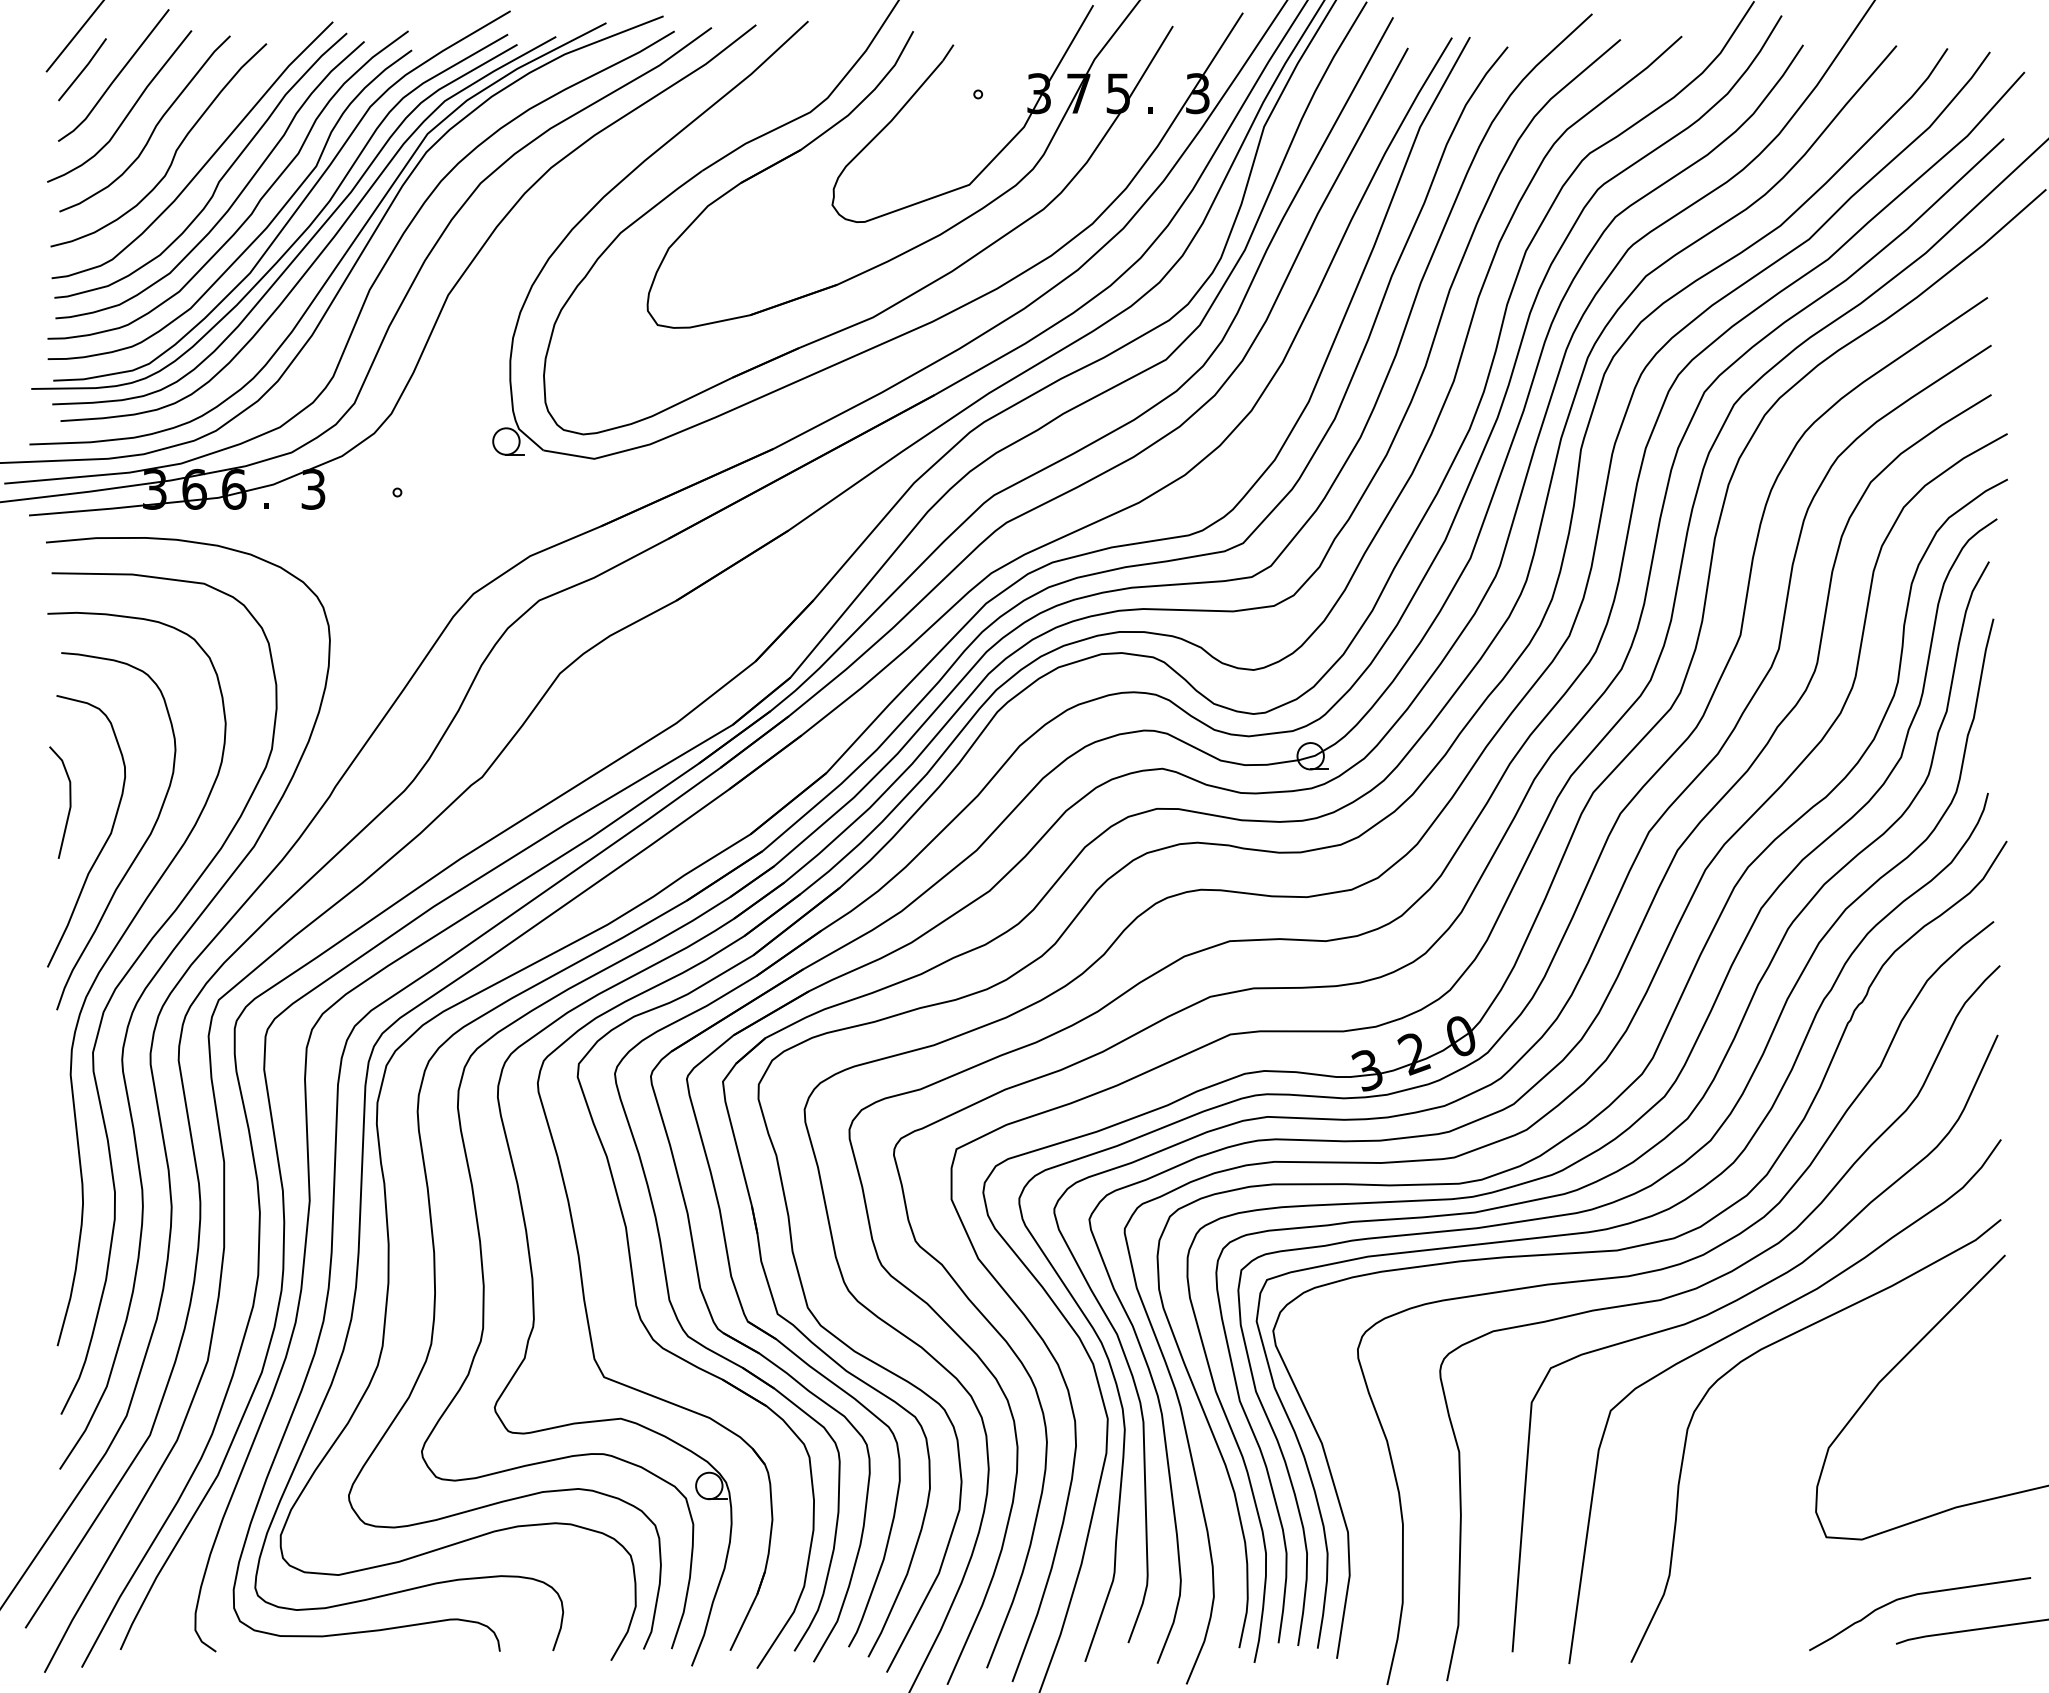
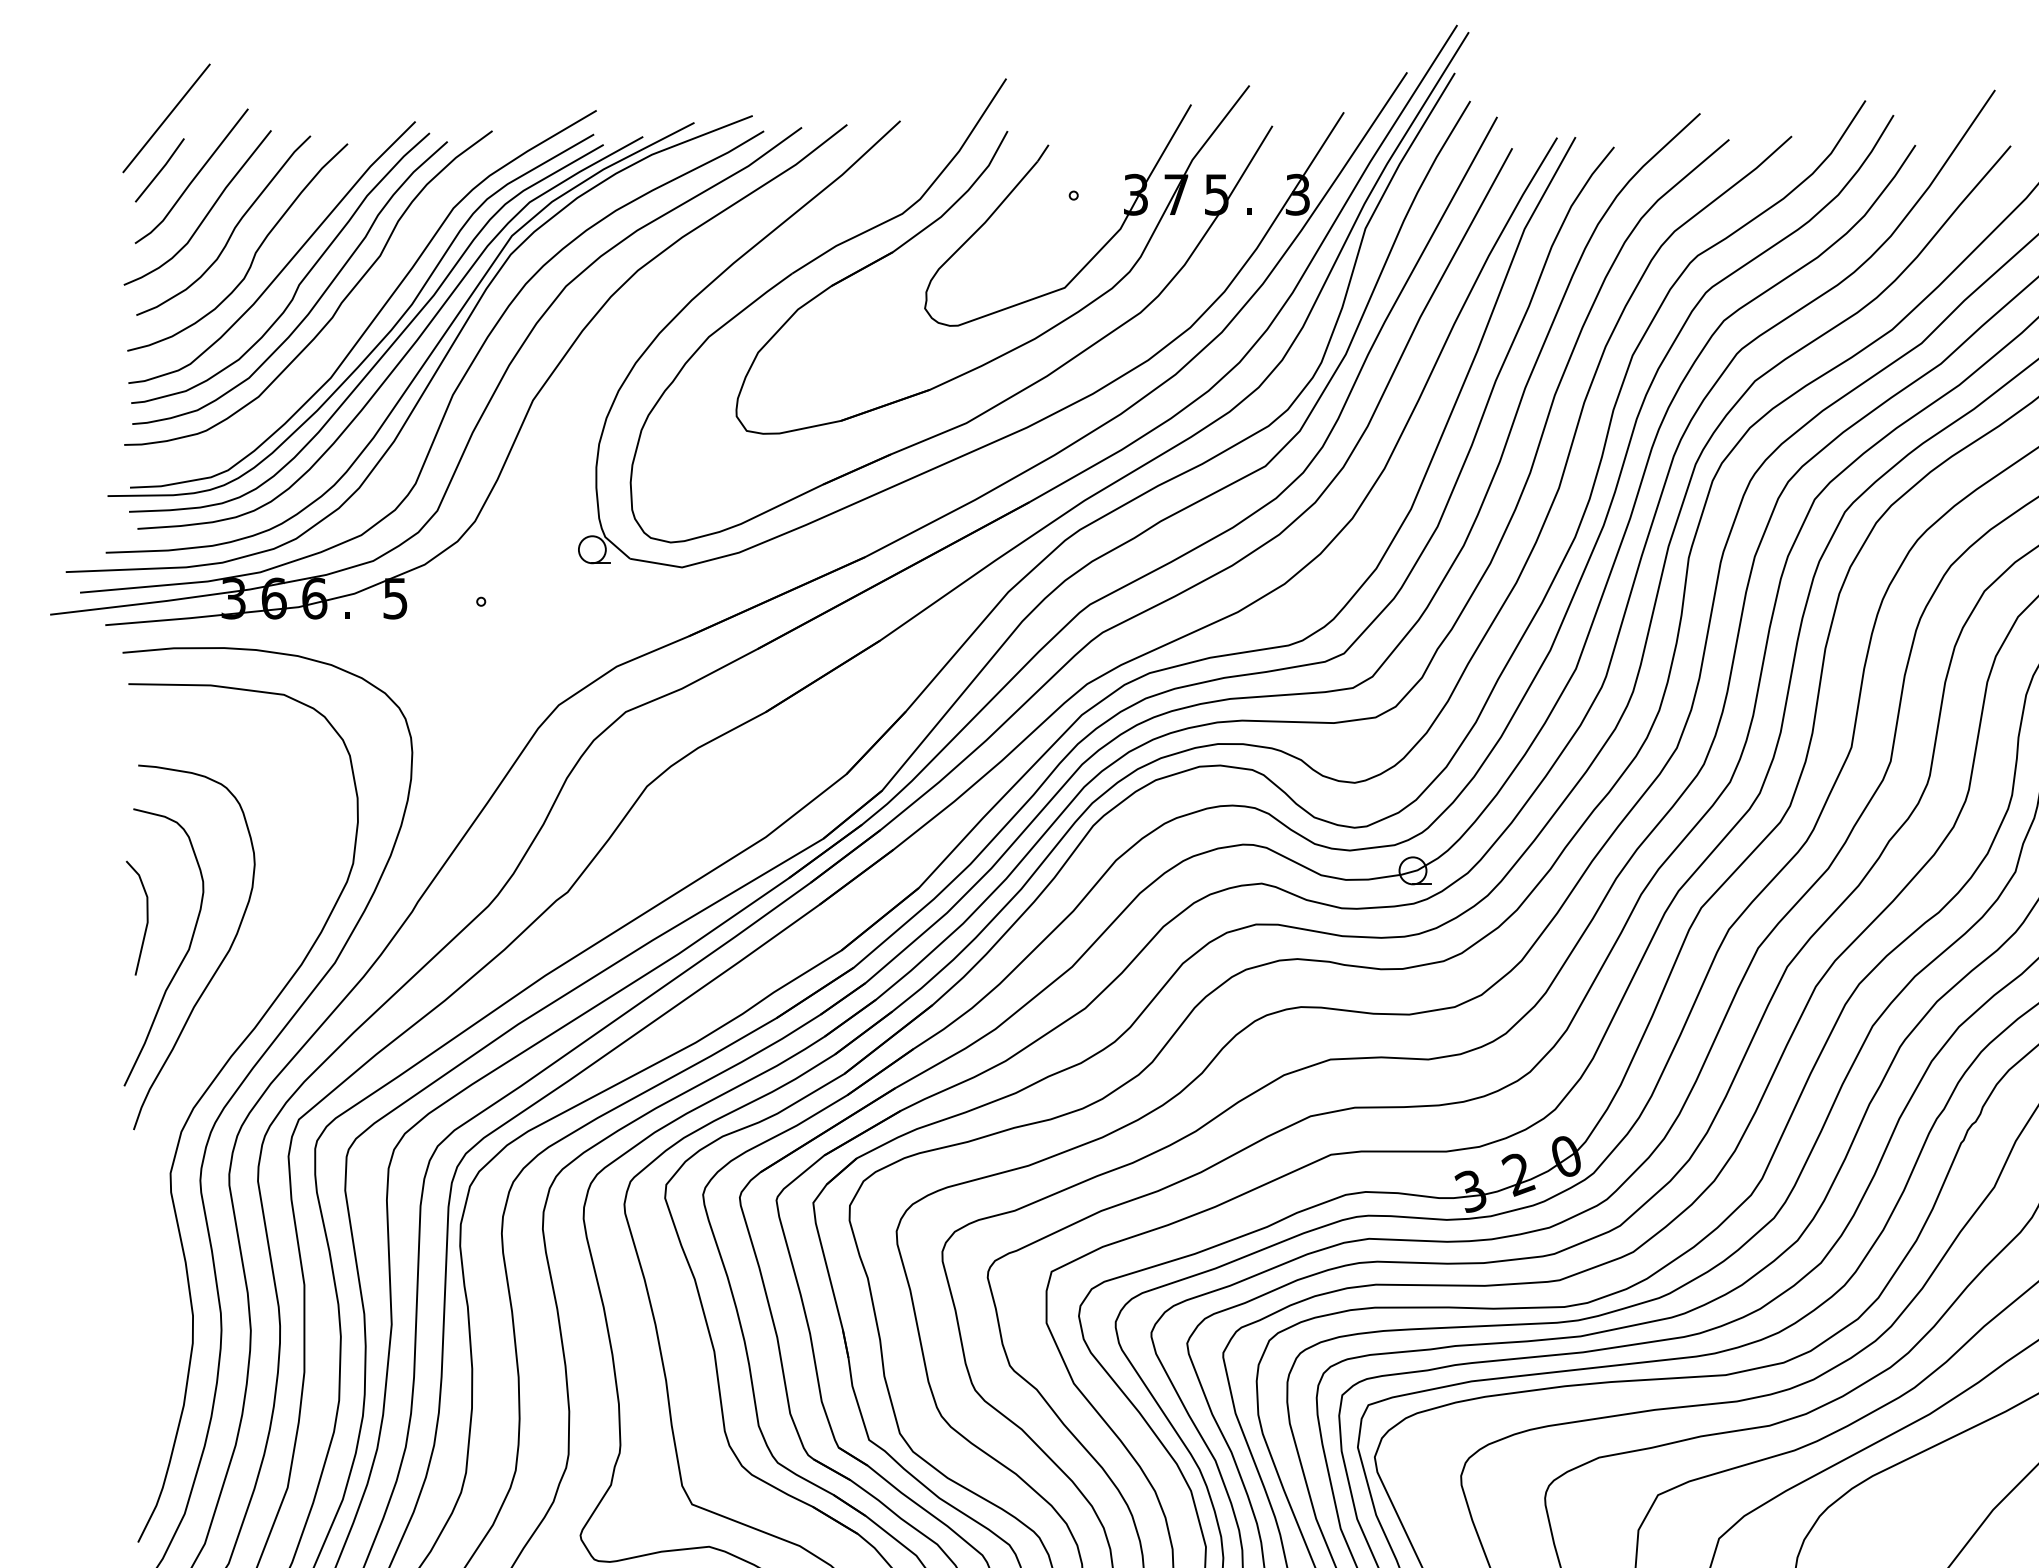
curve: (262, 230) -> (343, 334), removed
text: (313, 489) -> (395, 598), 3 -> 5
curve: (109, 958) -> (187, 1077), removed

